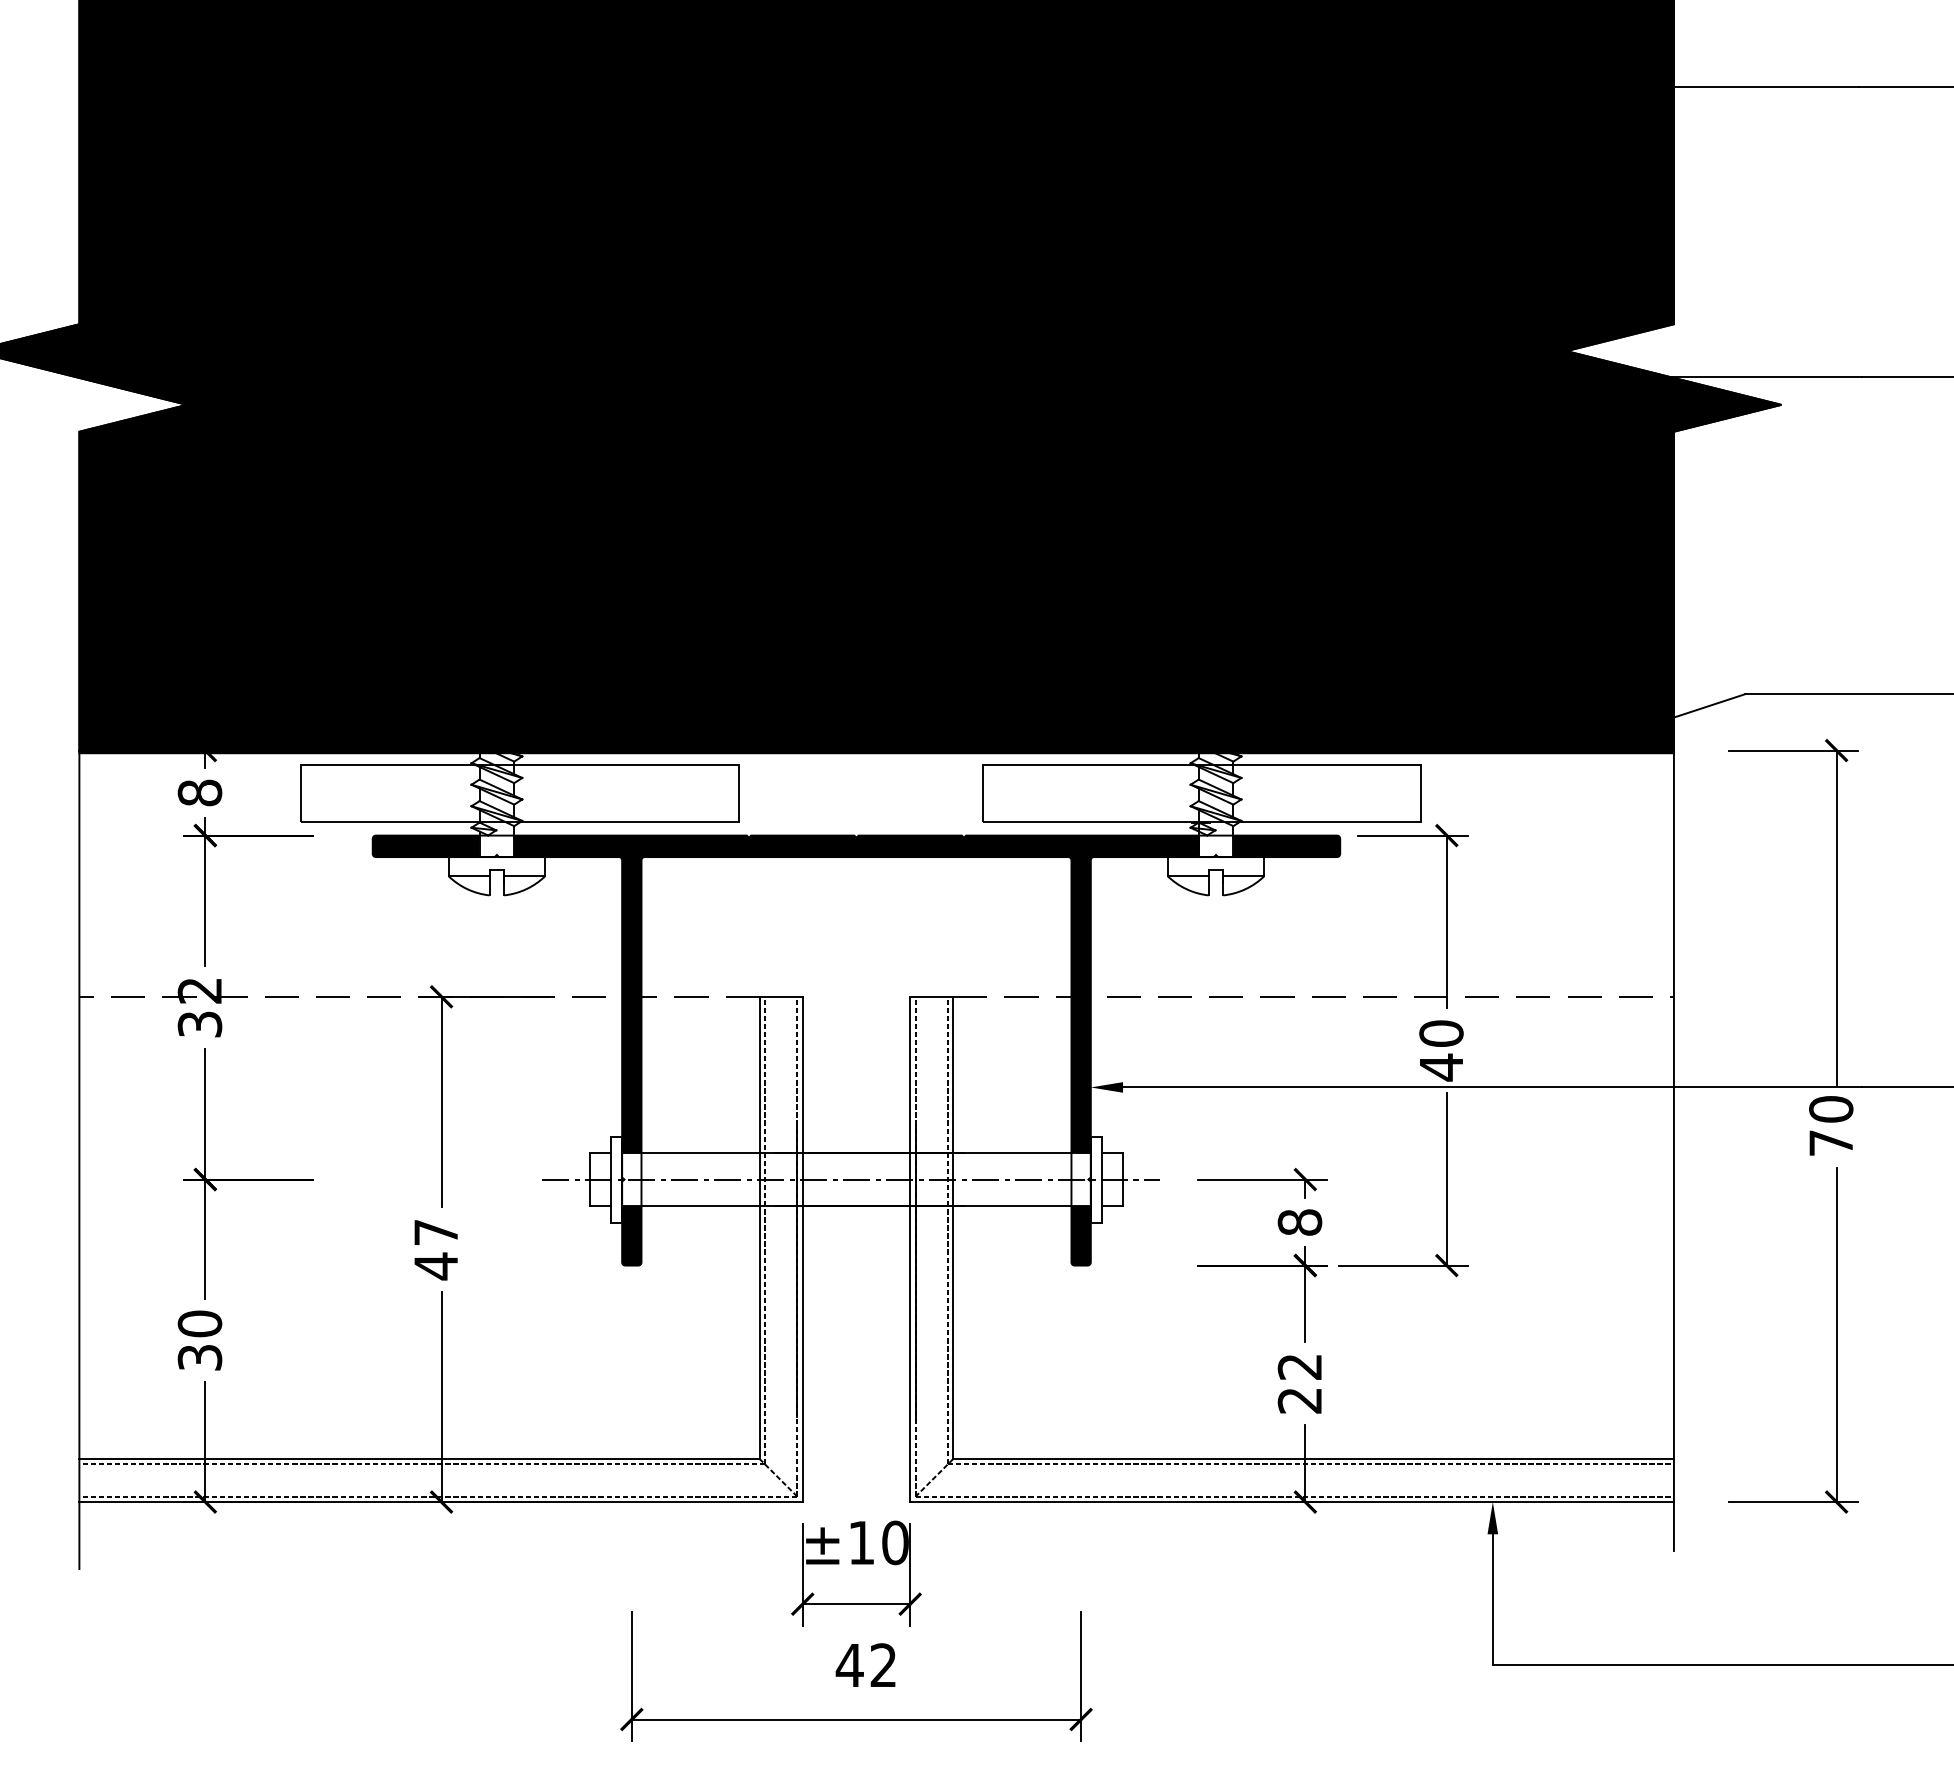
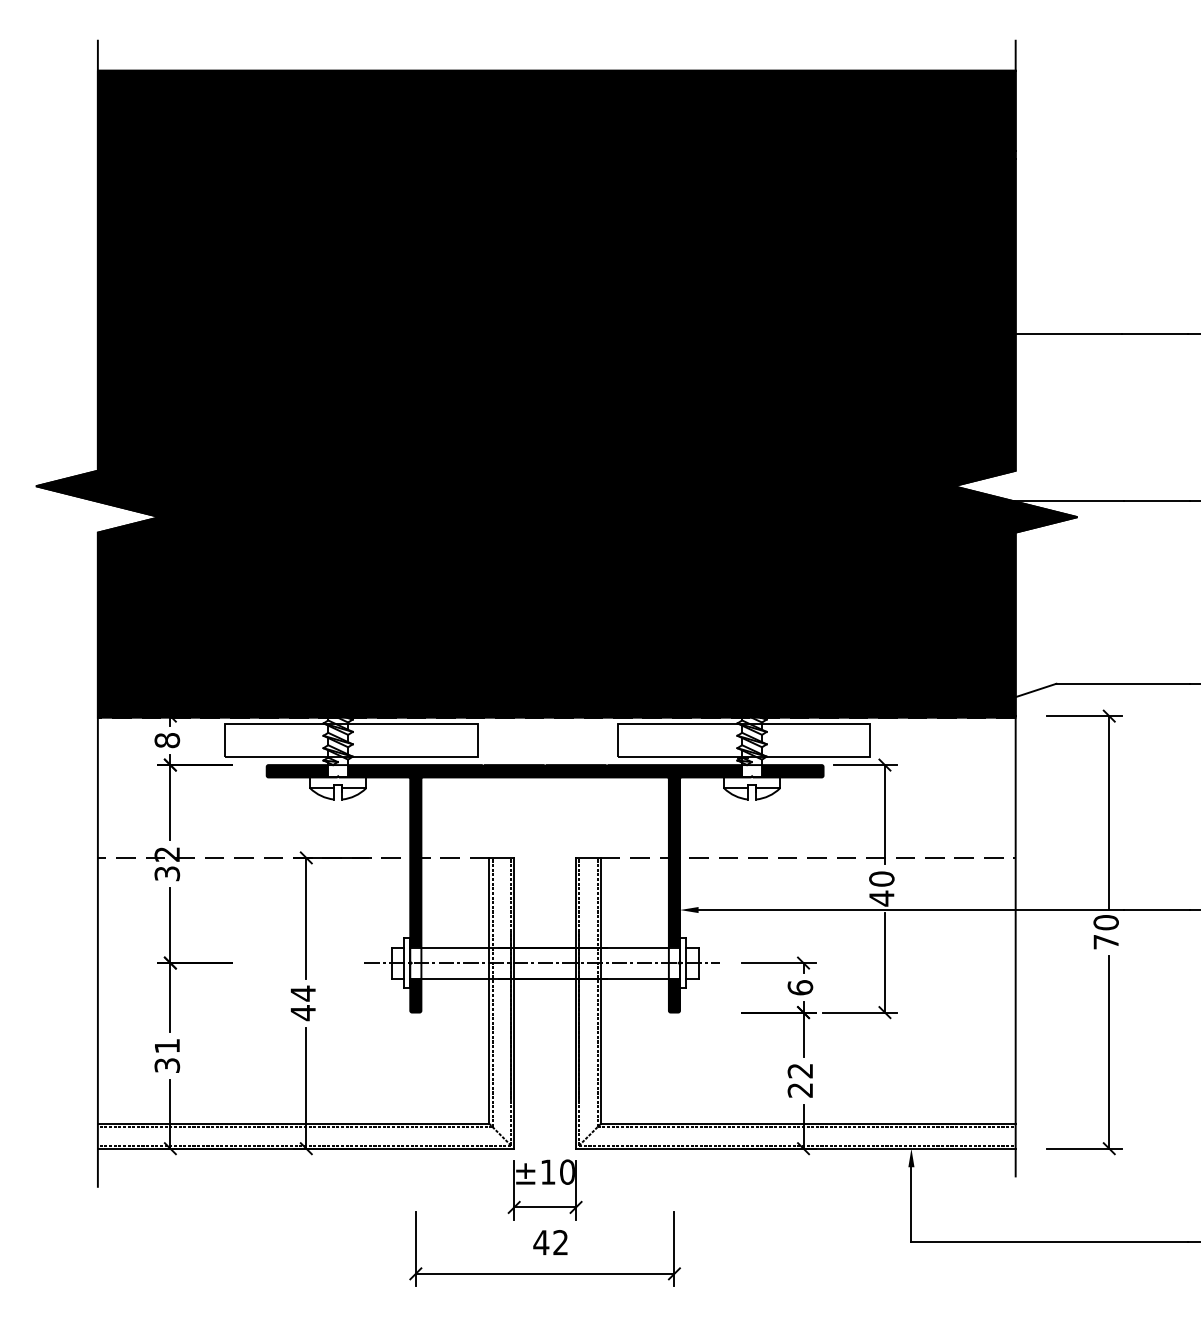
text: (1300, 1222) -> (800, 987), 8 -> 6
text: (434, 1232) -> (302, 993), 47 -> 44
text: (200, 1322) -> (167, 1045), 30 -> 31

